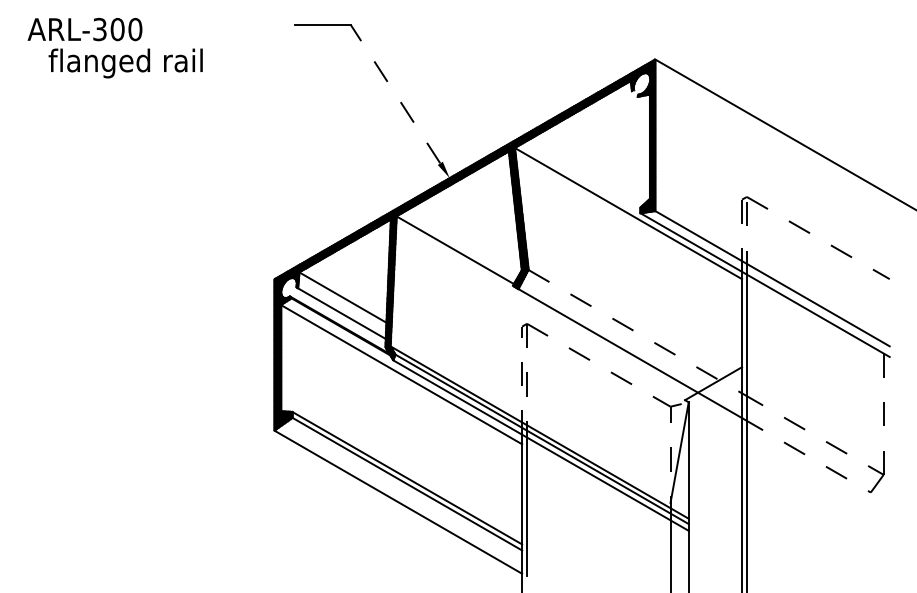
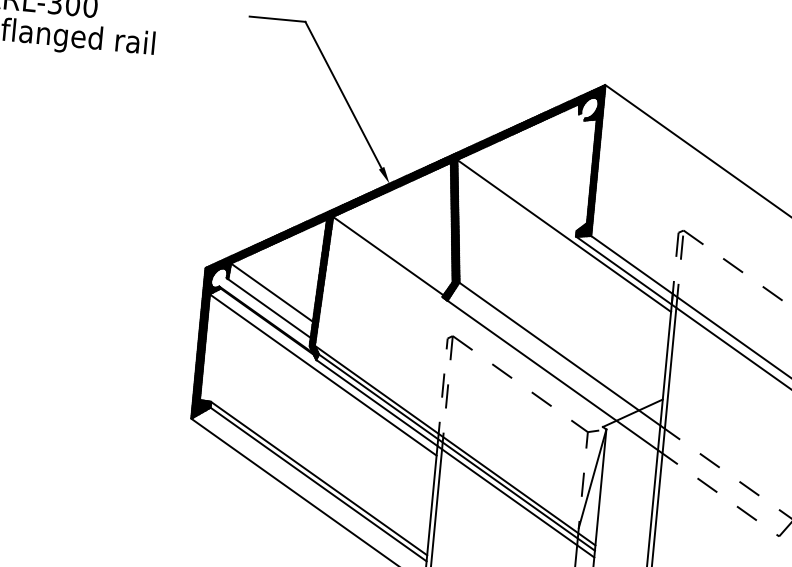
line: (395, 93) -> (343, 94), dashed -> solid
line: (635, 331) -> (560, 353), dashed -> solid

